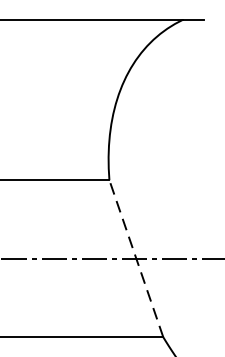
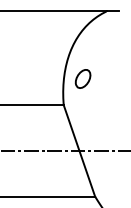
part: (141, 134) -> (82, 78), added
line: (136, 258) -> (79, 150), dashed -> solid

